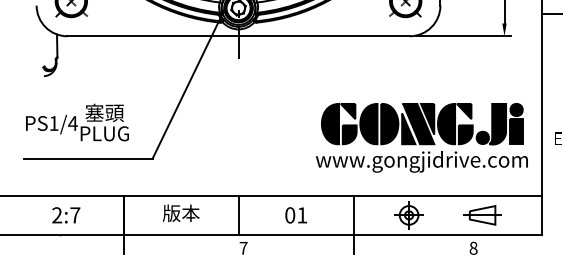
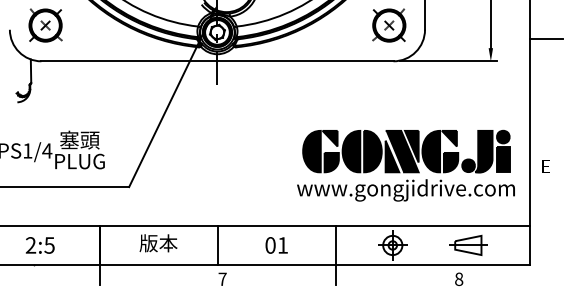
text: (75, 215) -> (49, 245), 2:7 -> 2:5

